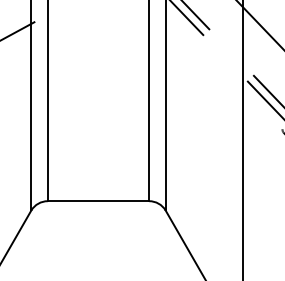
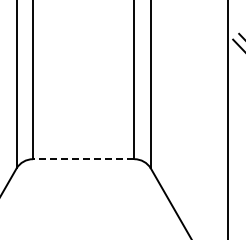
line: (98, 201) -> (83, 159), solid -> dashed

